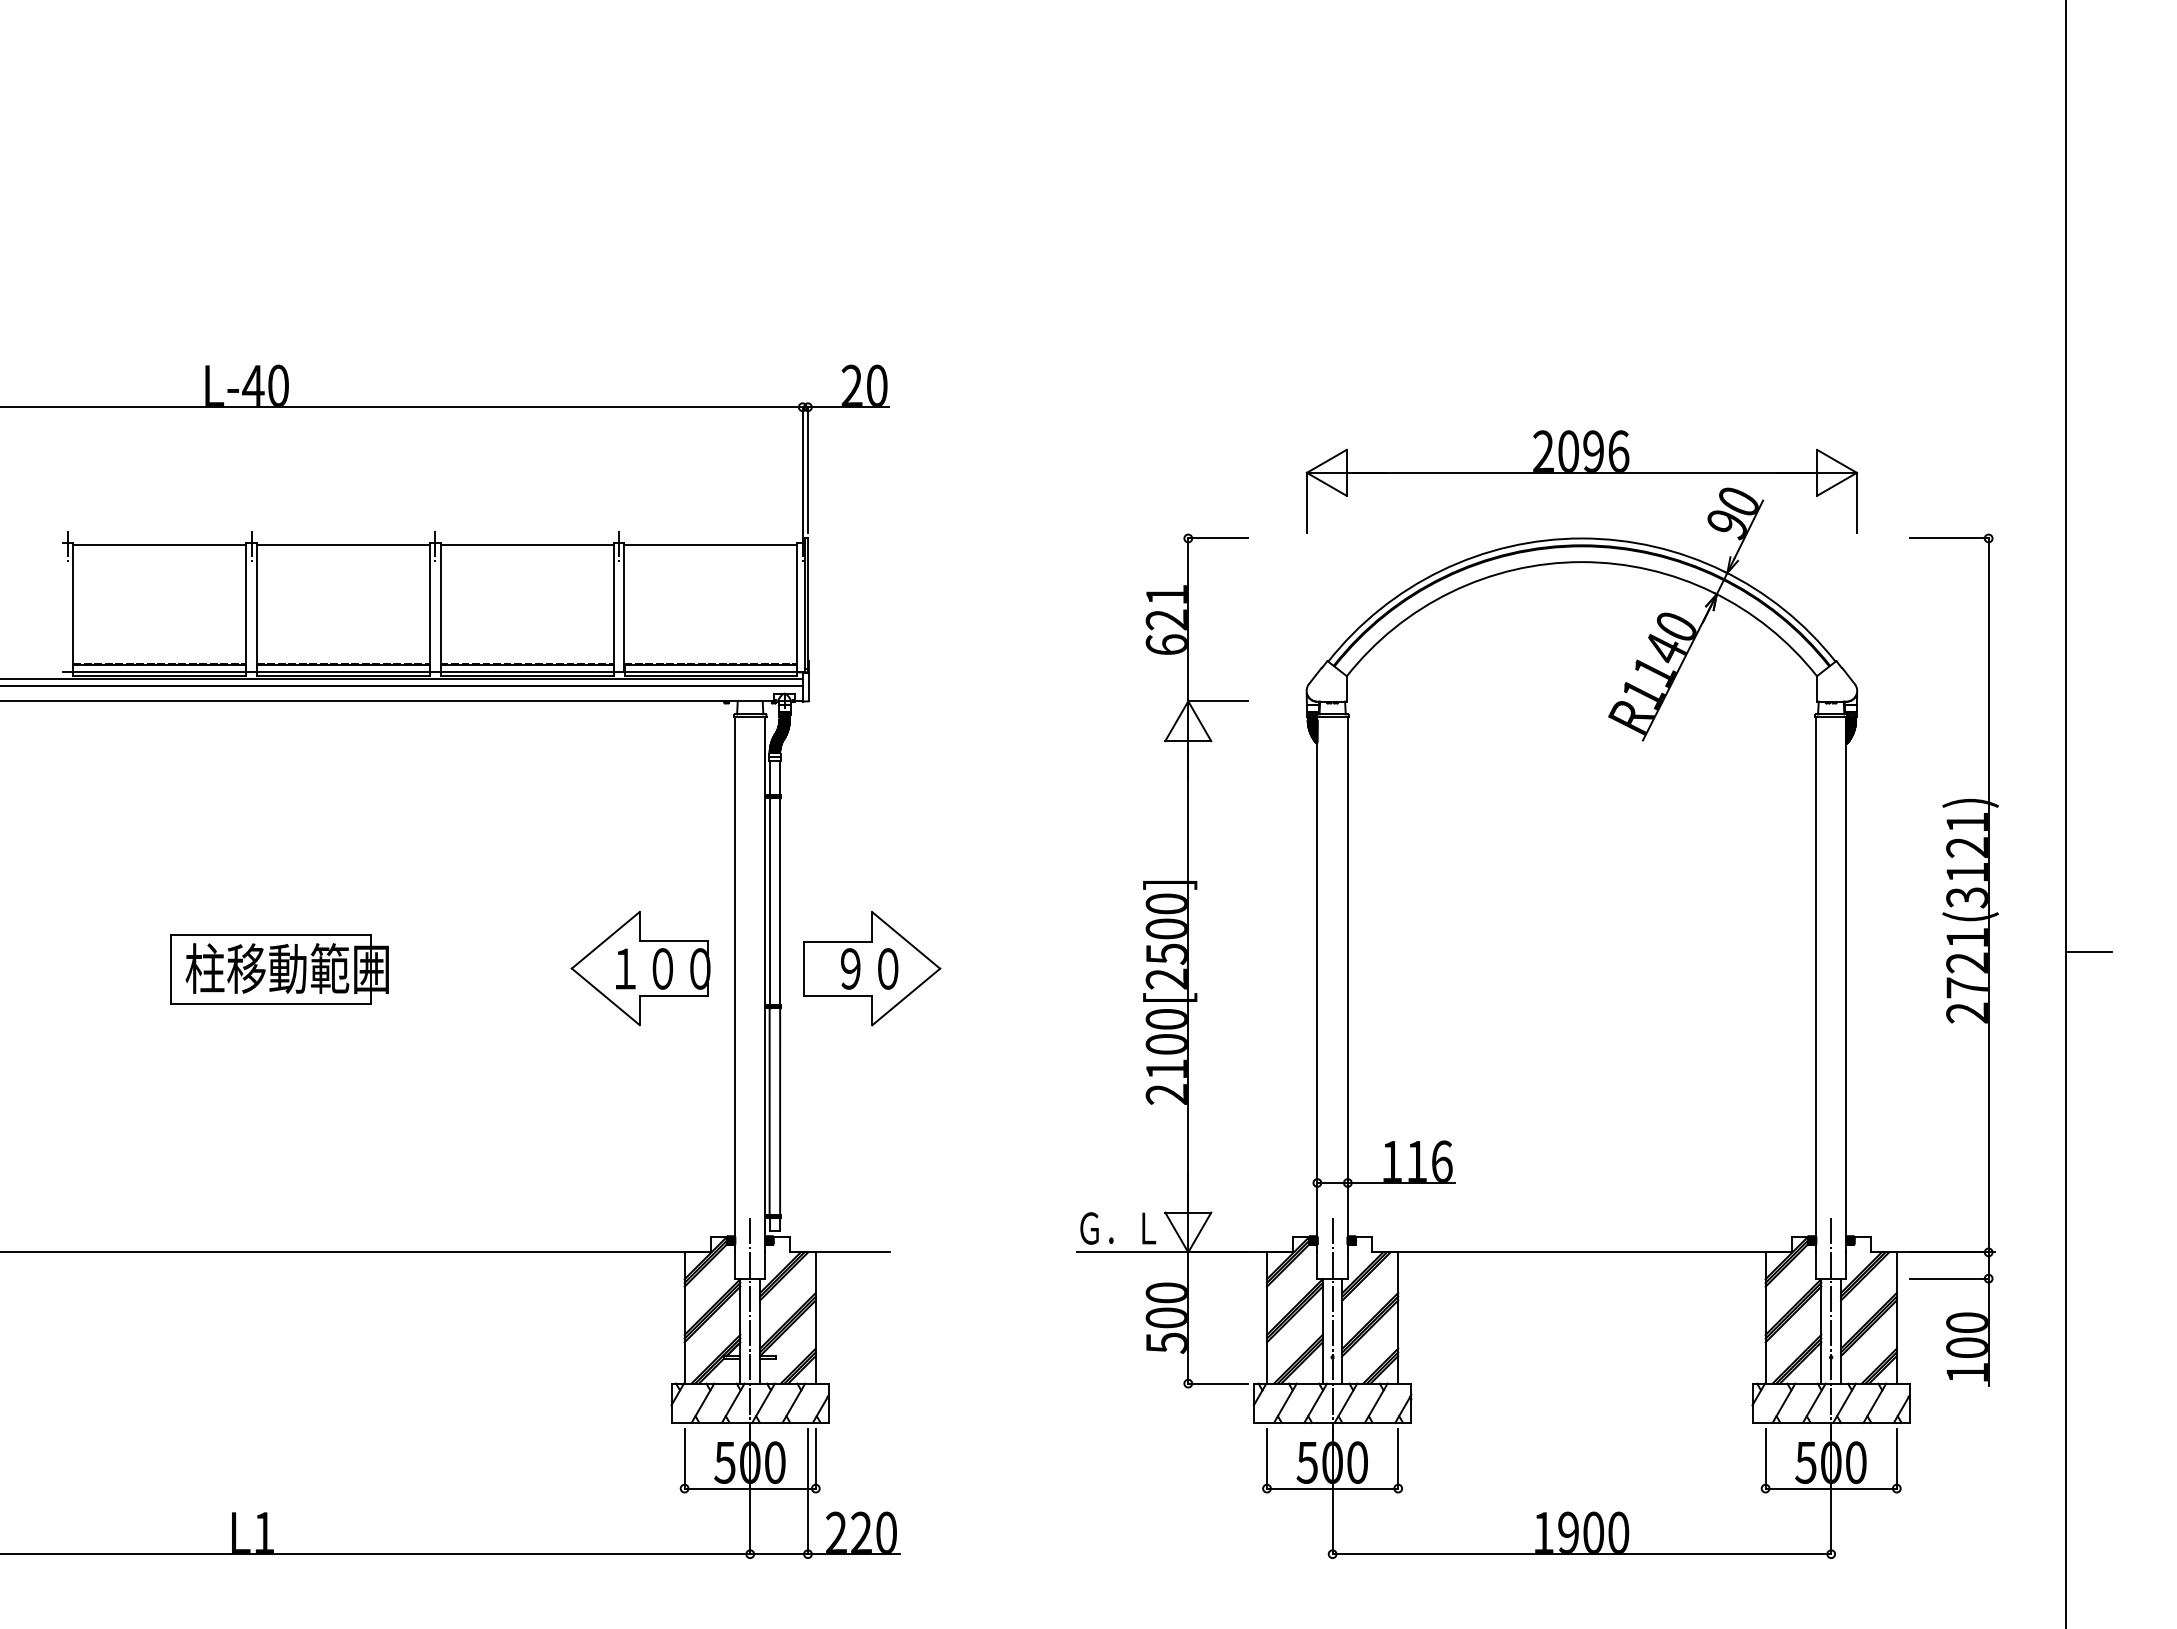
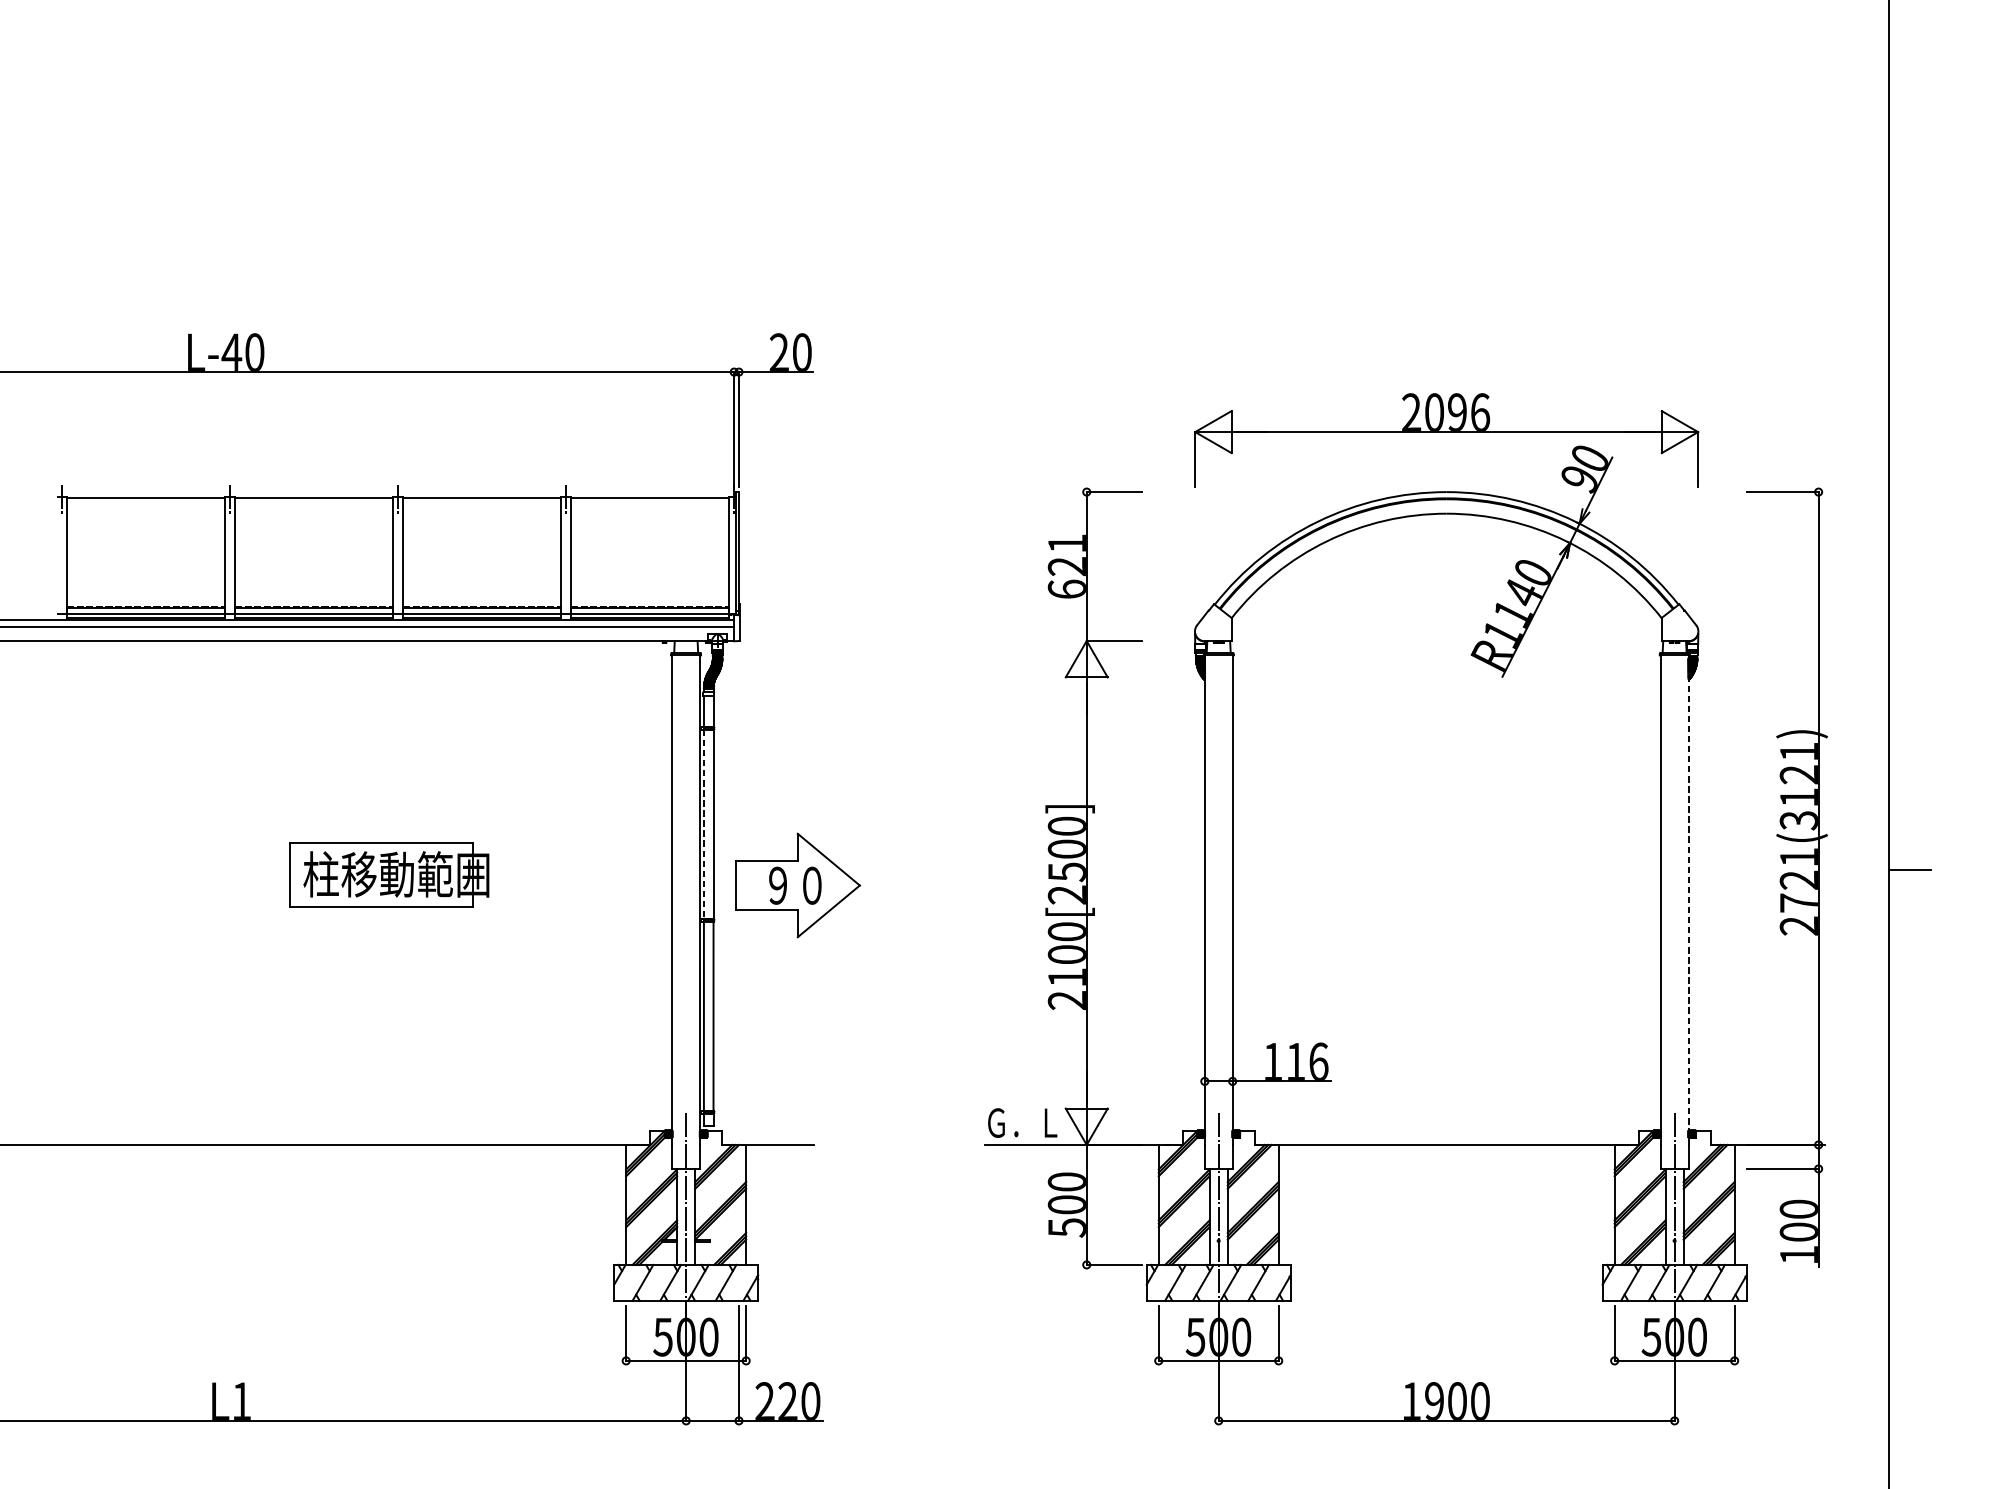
line: (769, 902) -> (703, 824), solid -> dashed
part: (640, 968) -> (585, 885), removed
part: (279, 969) -> (389, 875), moved
line: (1846, 984) -> (1688, 899), solid -> dashed

